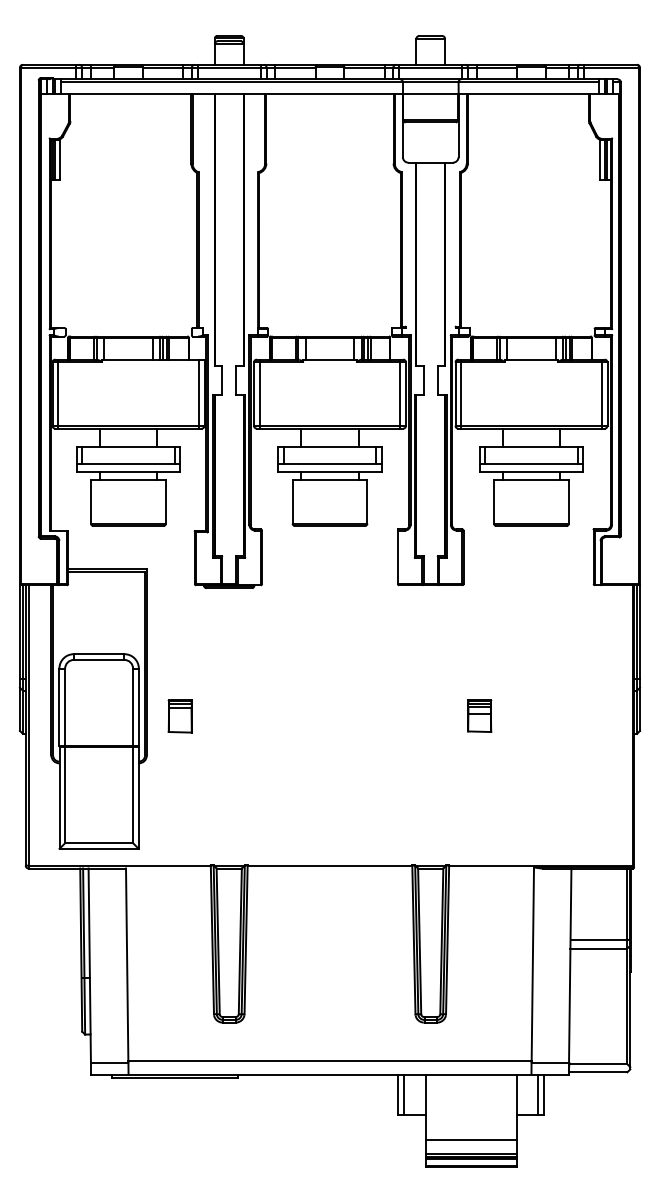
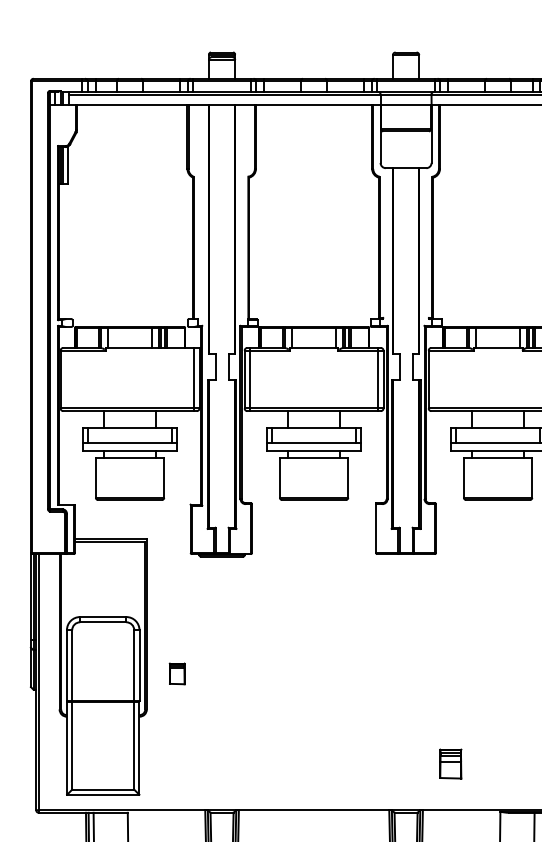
line: (58, 393) -> (66, 378), removed
line: (461, 393) -> (434, 378), removed
part: (479, 715) -> (450, 763), moved
part: (179, 716) -> (176, 673), size x0.7

